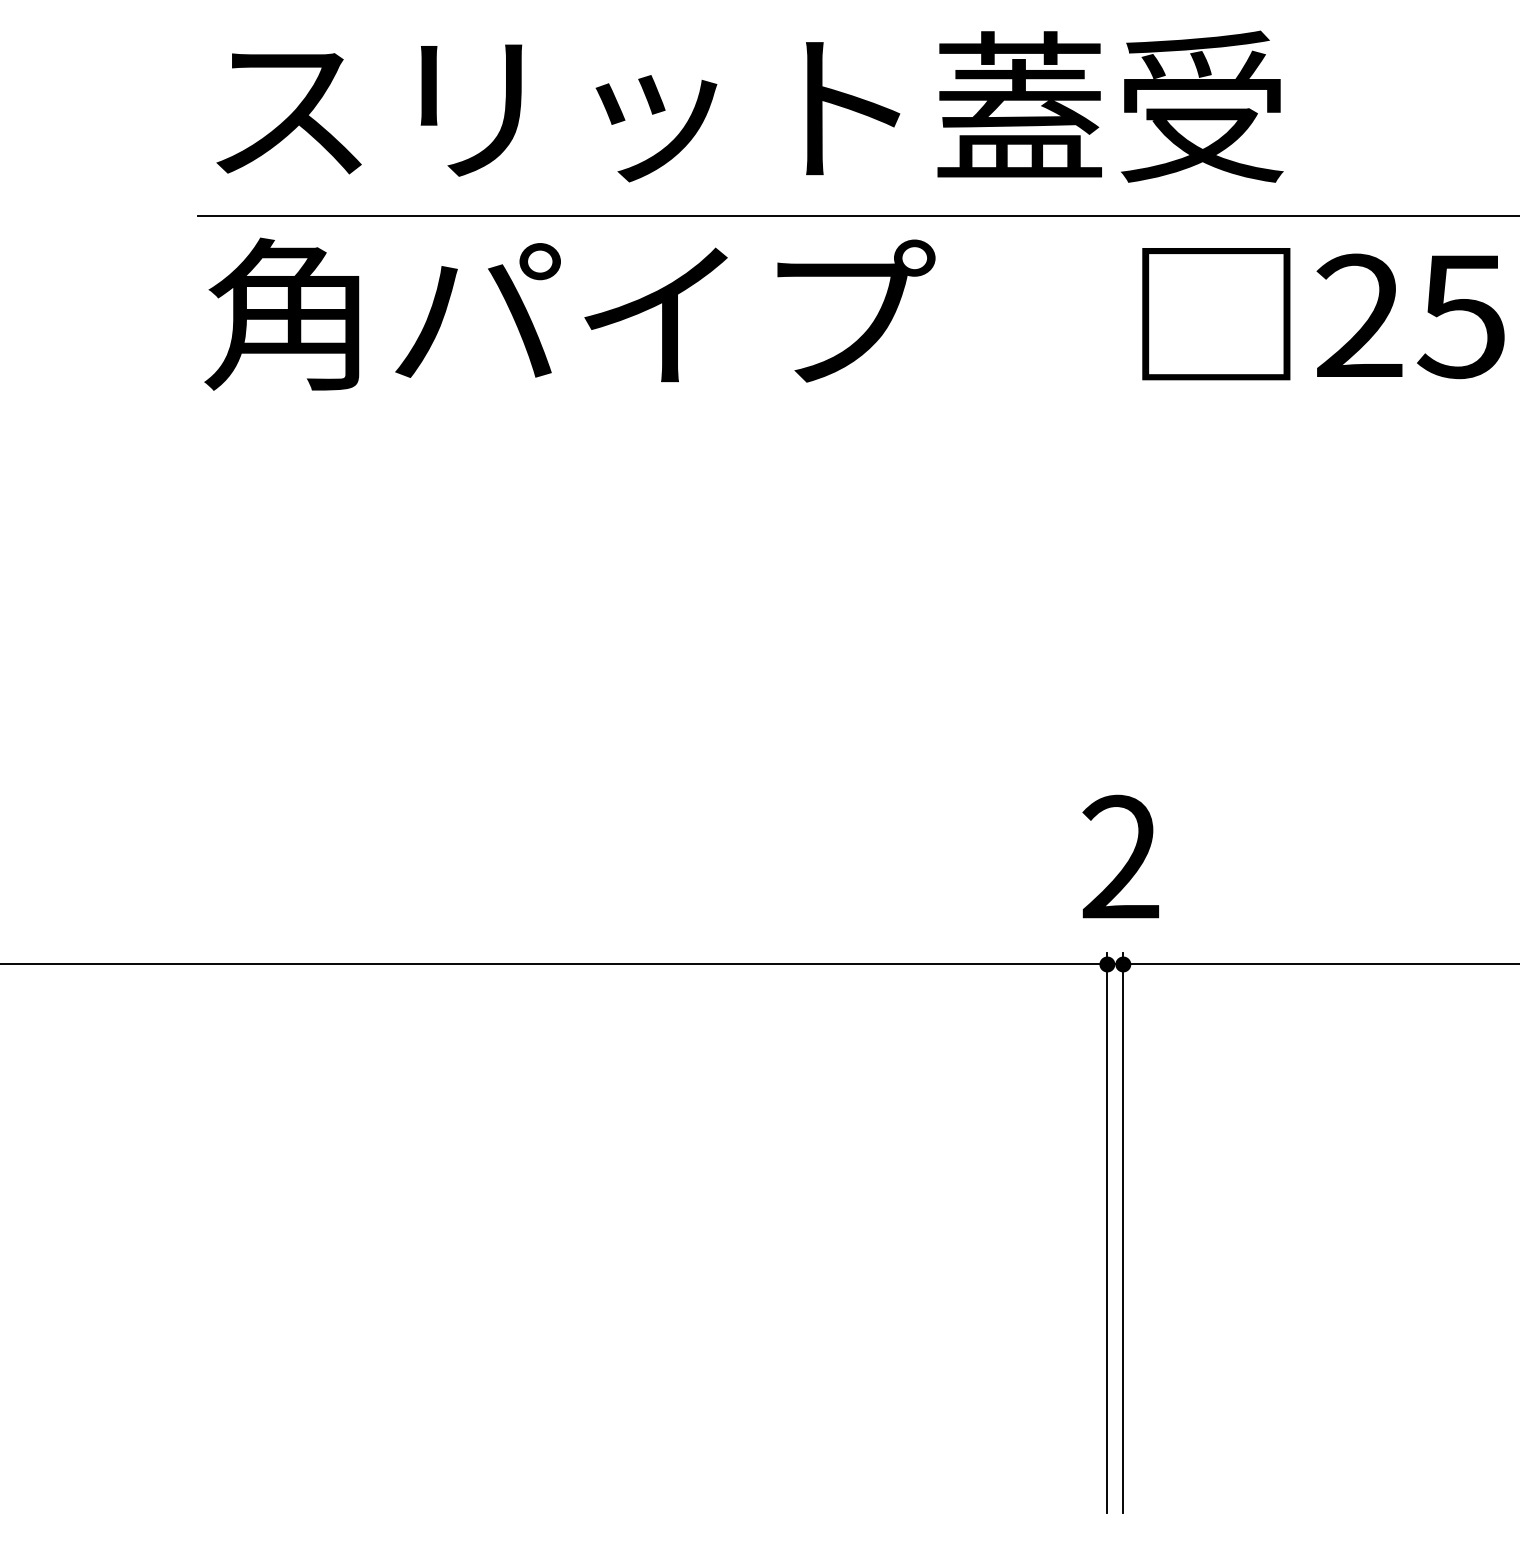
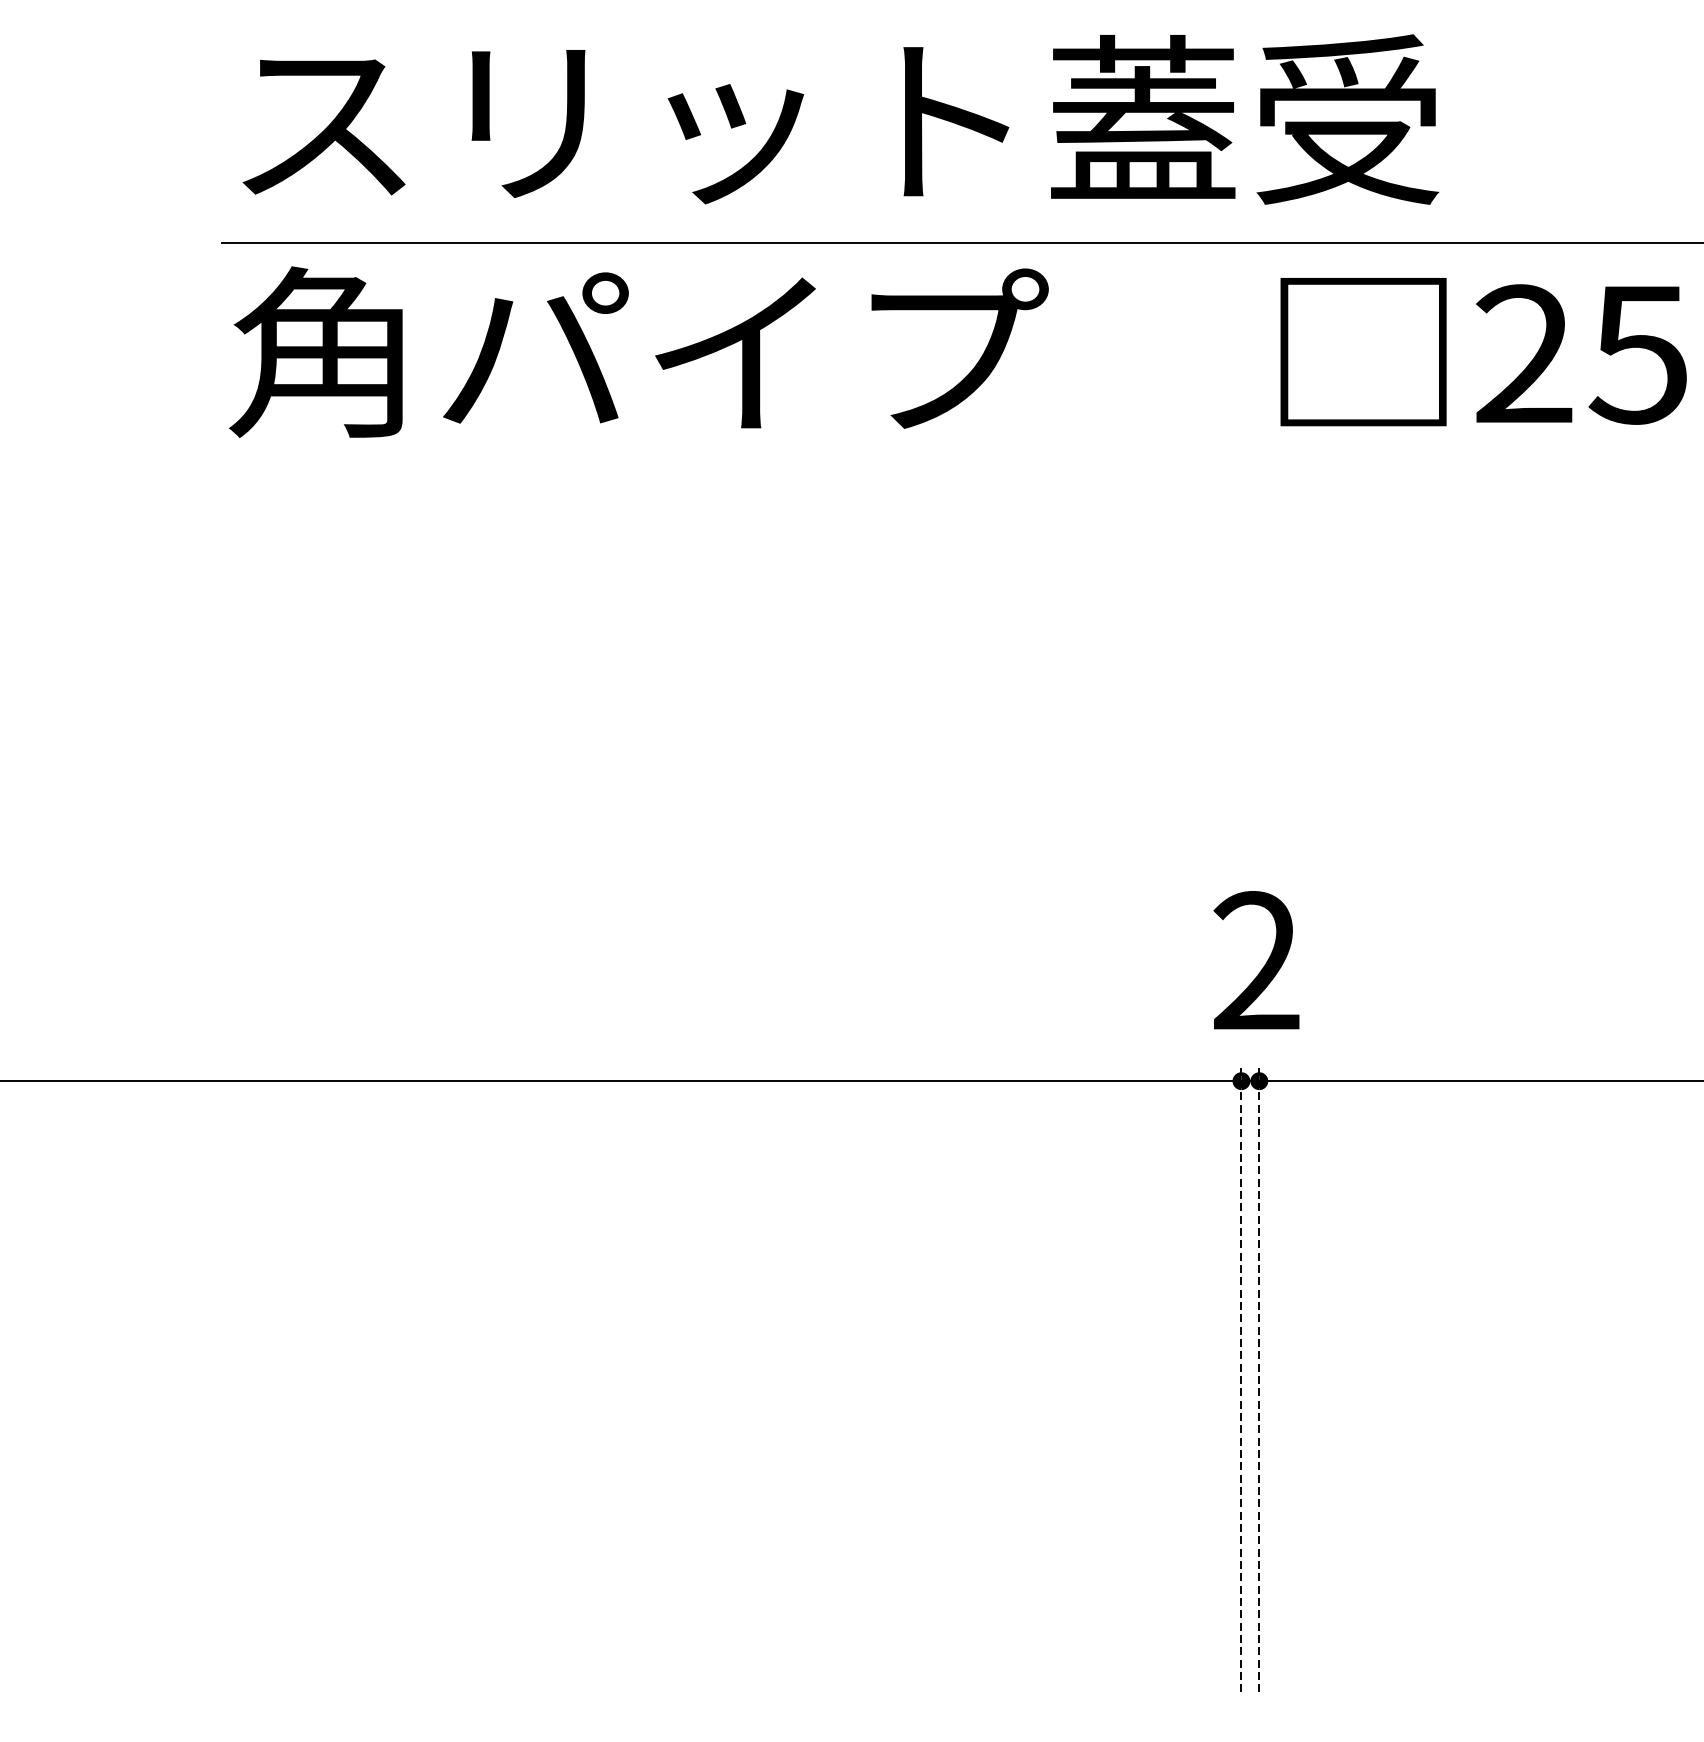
line: (1107, 1233) -> (1241, 1382), solid -> dashed
line: (1123, 1233) -> (1259, 1382), solid -> dashed

